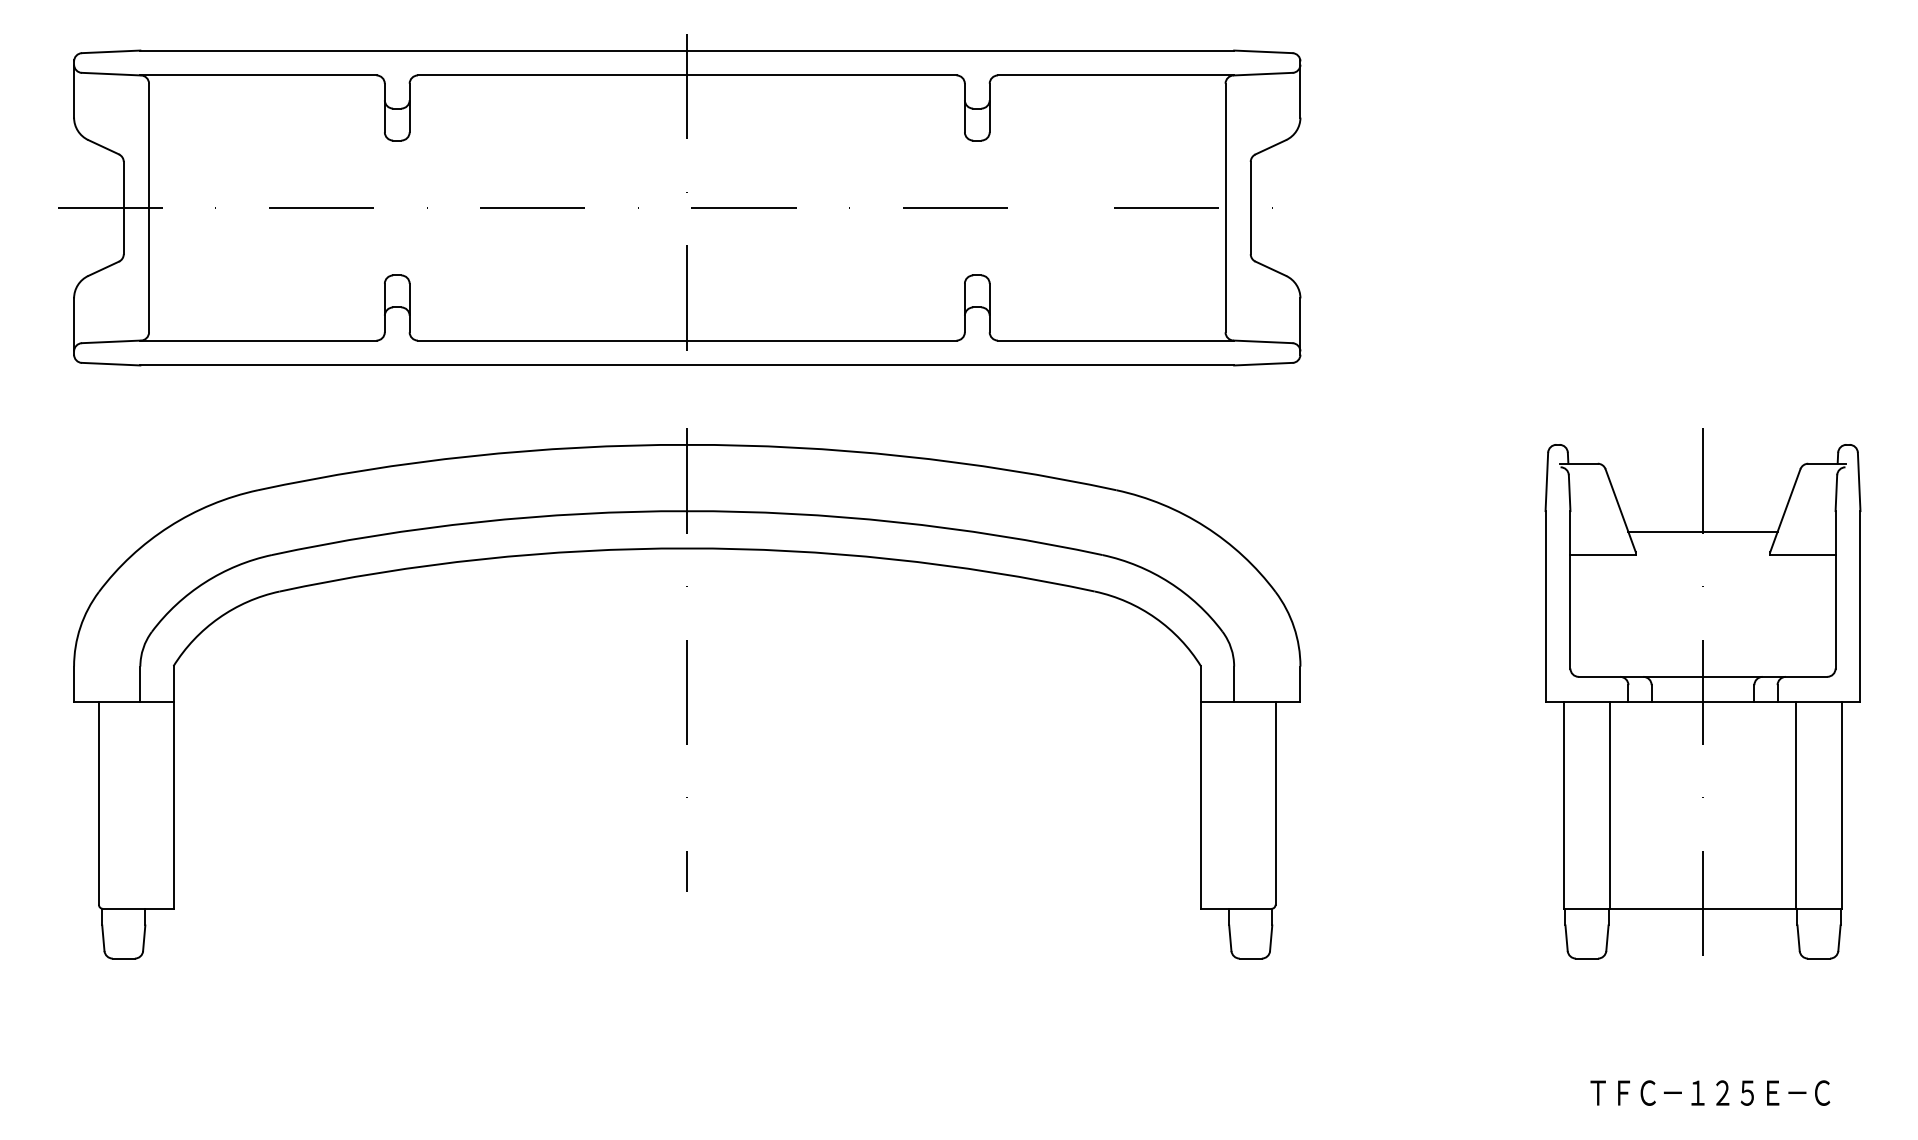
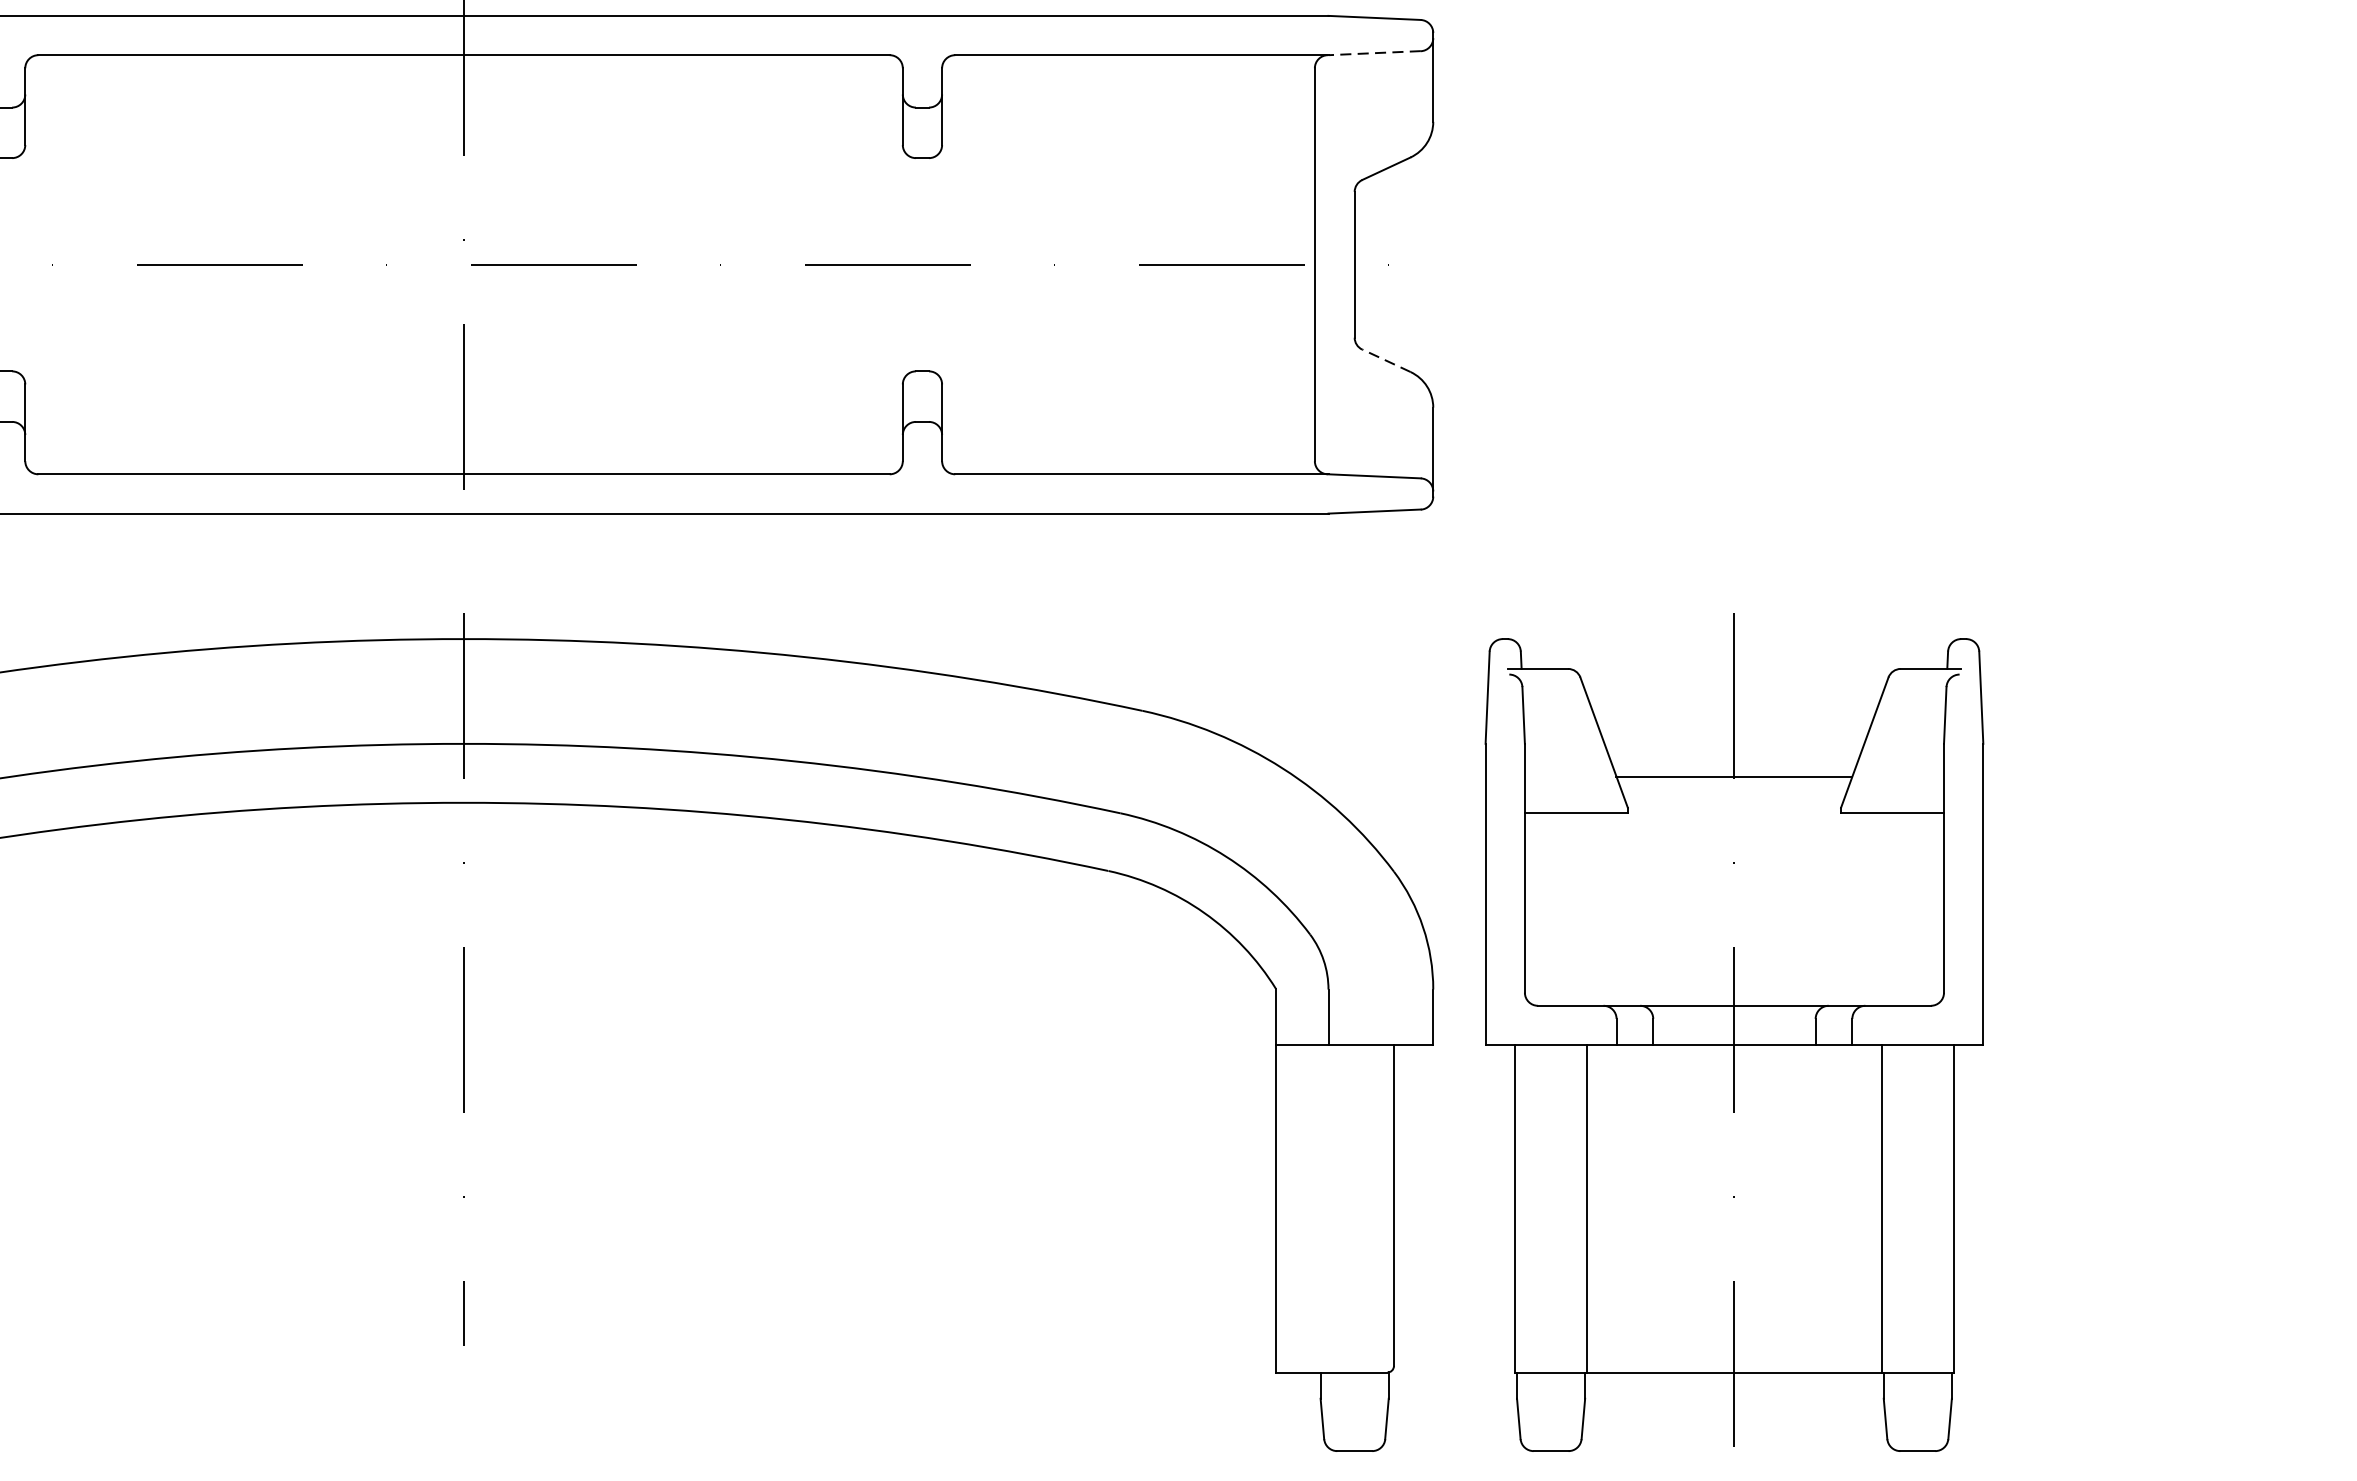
line: (1262, 74) -> (1373, 53), solid -> dashed
line: (1270, 268) -> (1385, 360), solid -> dashed
part: (1702, 693) -> (1733, 1032), moved

